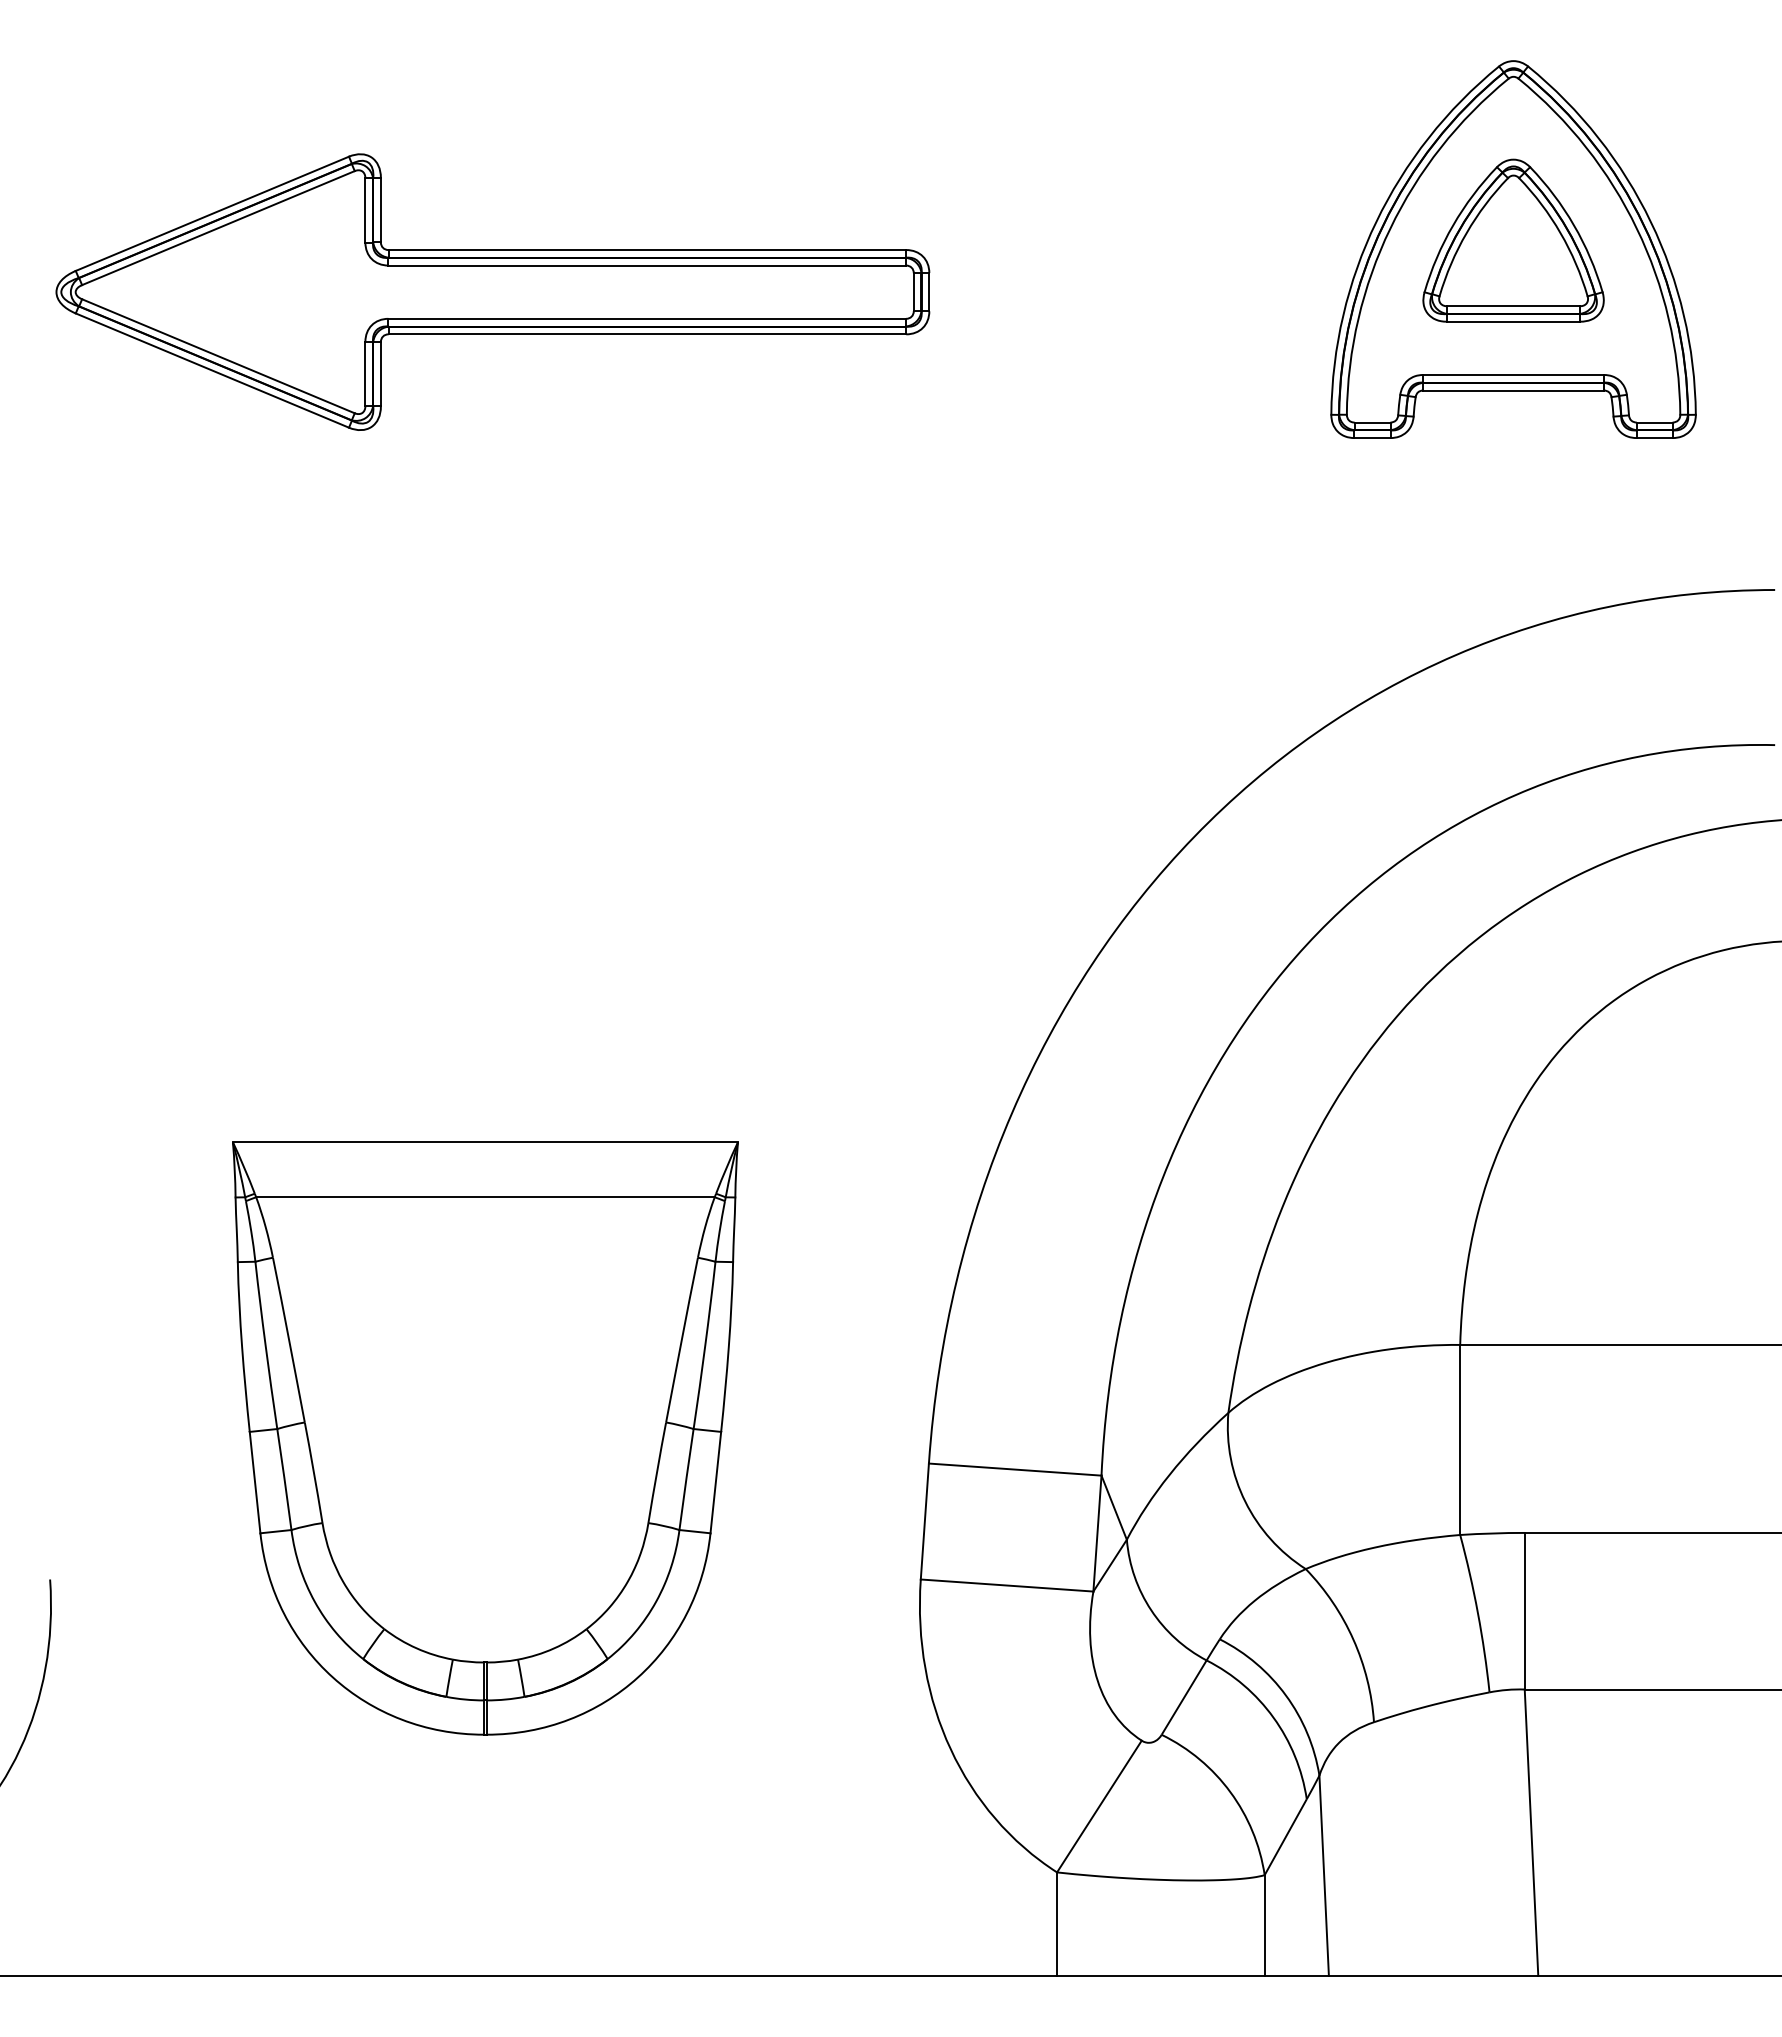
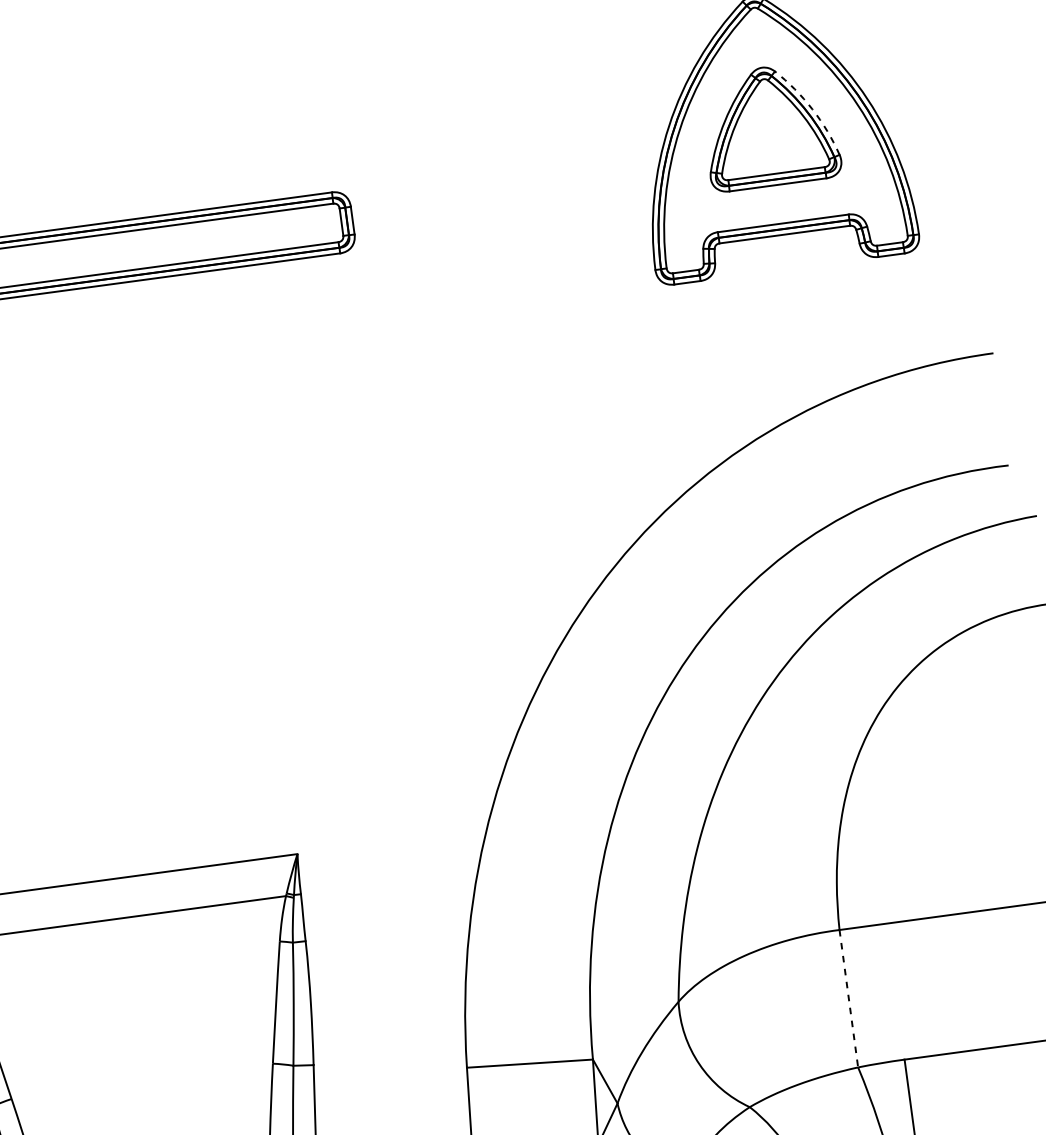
arc: (1573, 225) -> (812, 109), solid -> dashed
line: (1460, 1440) -> (849, 999), solid -> dashed

